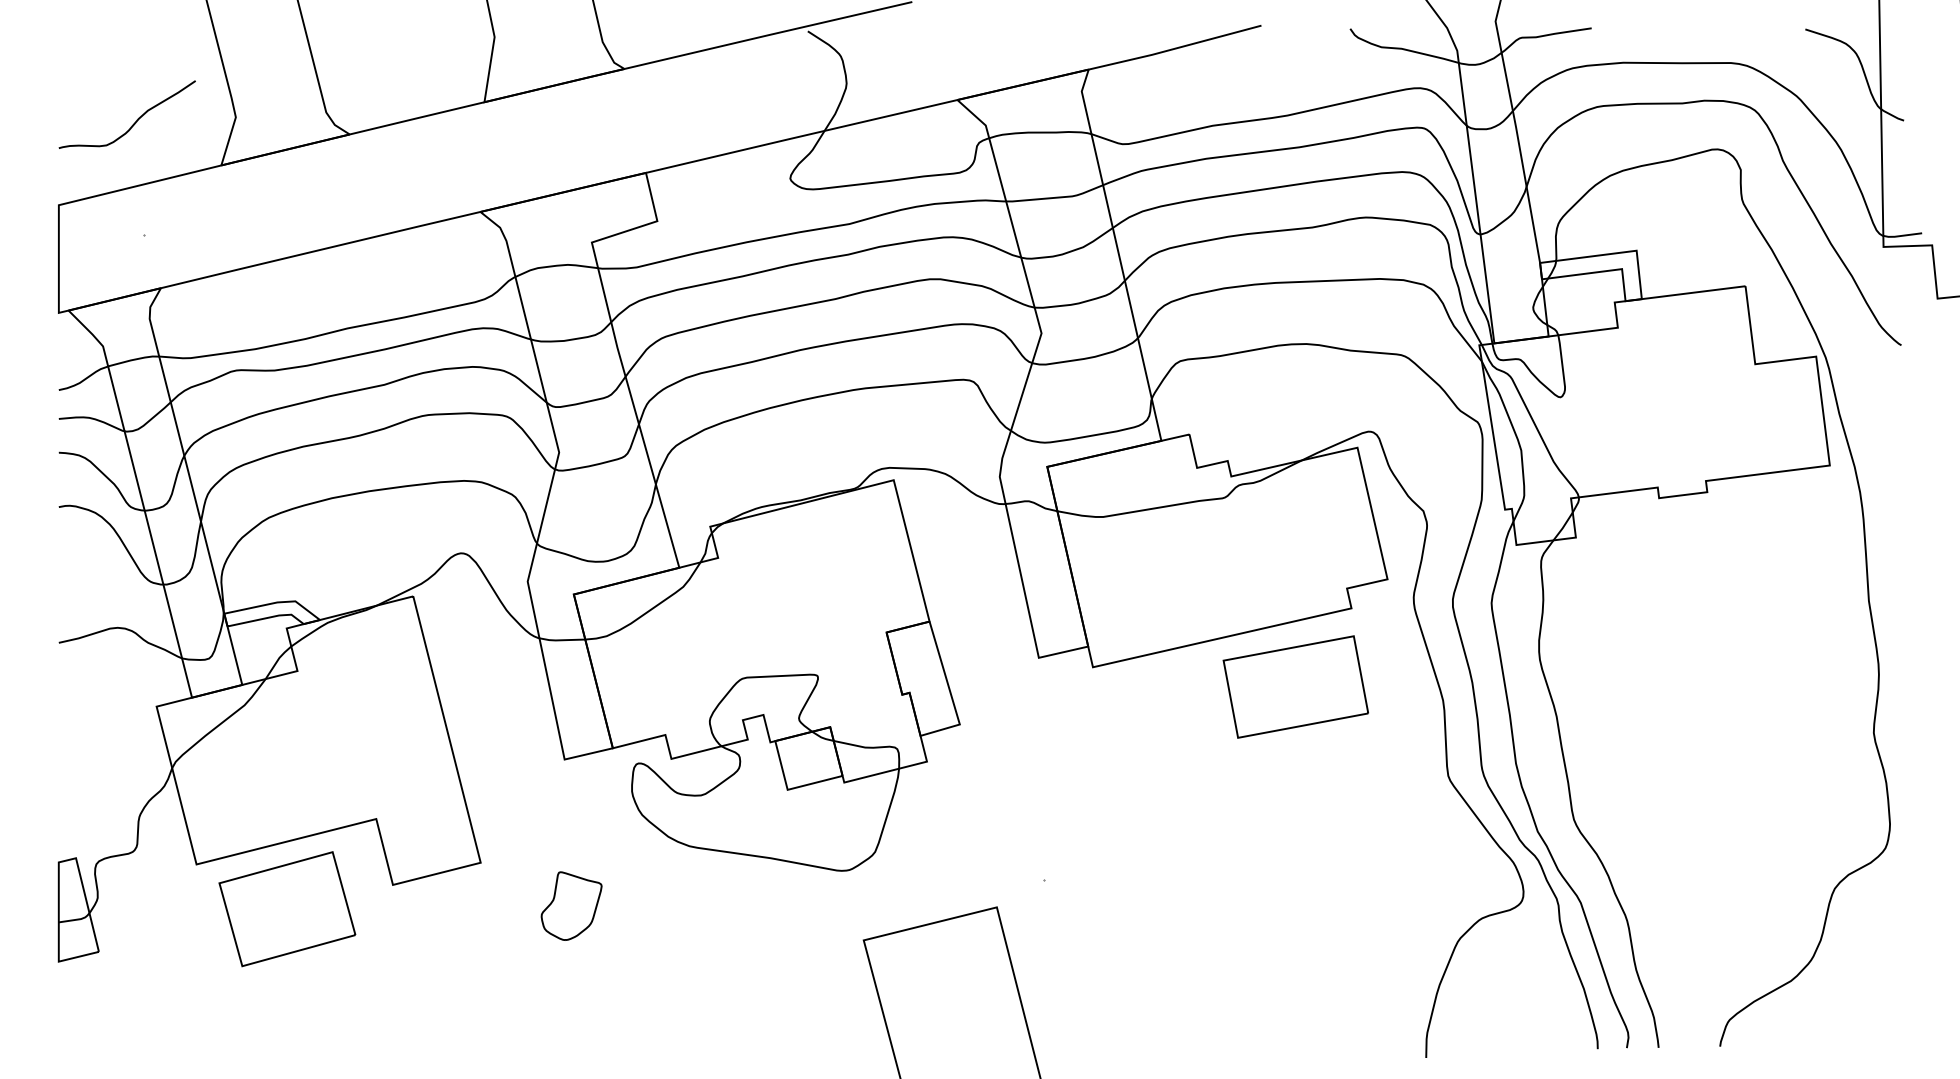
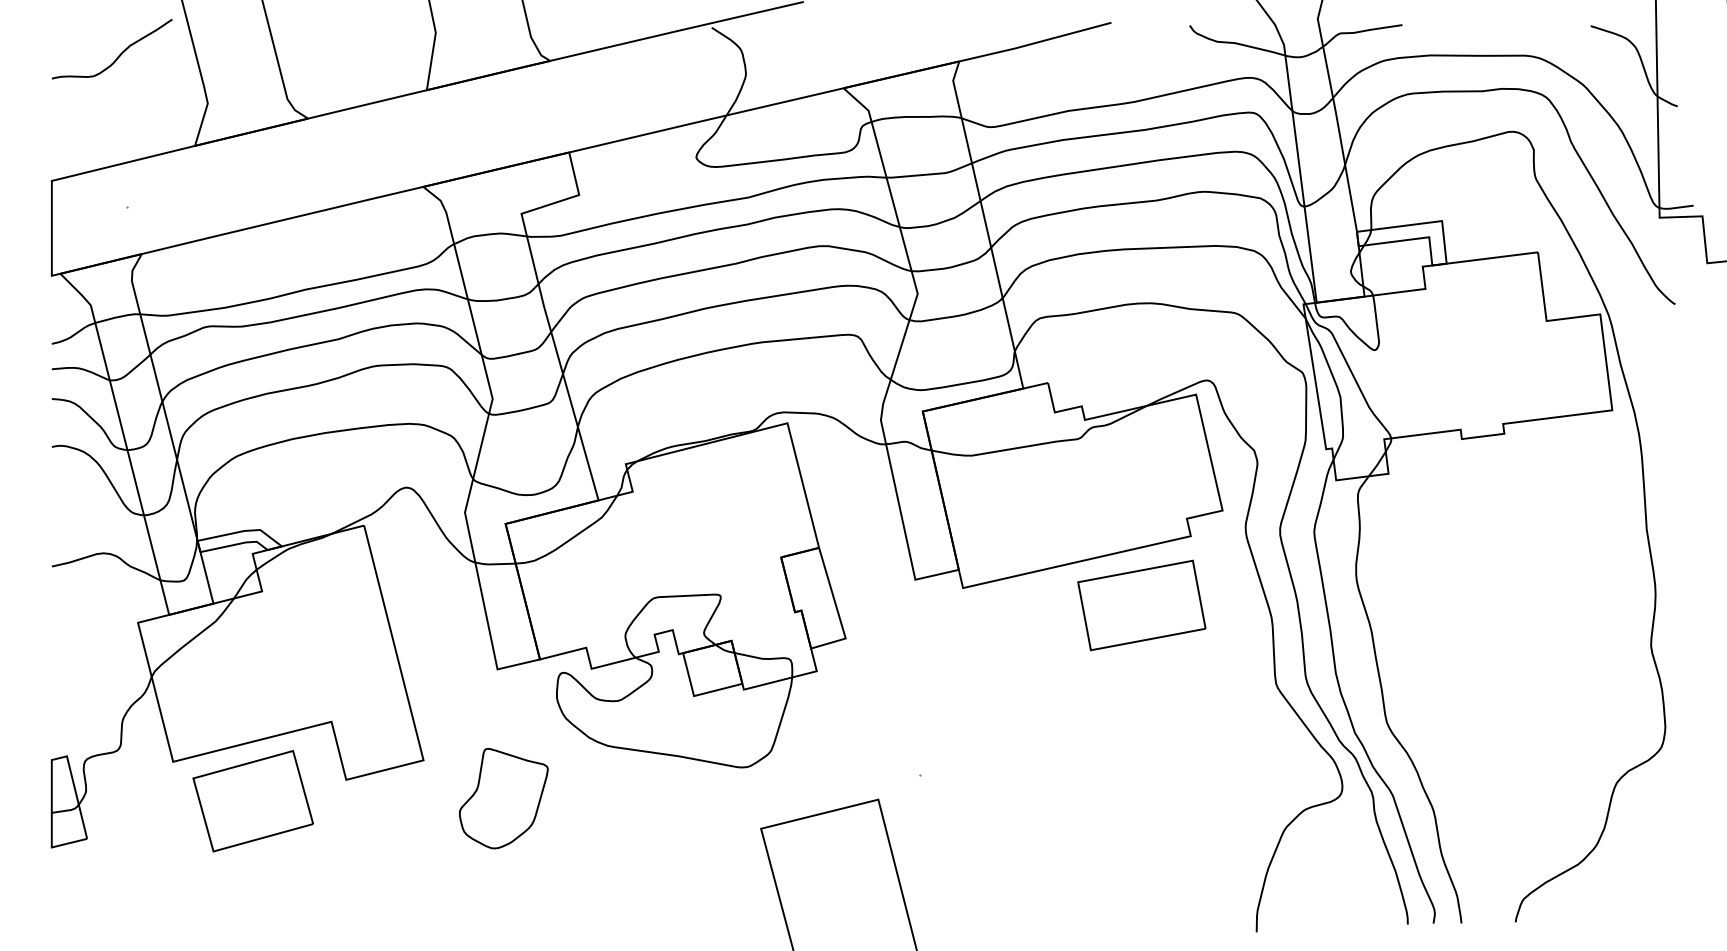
curve: (134, 121) -> (118, 55), moved
part: (571, 906) -> (503, 798), size x1.67

